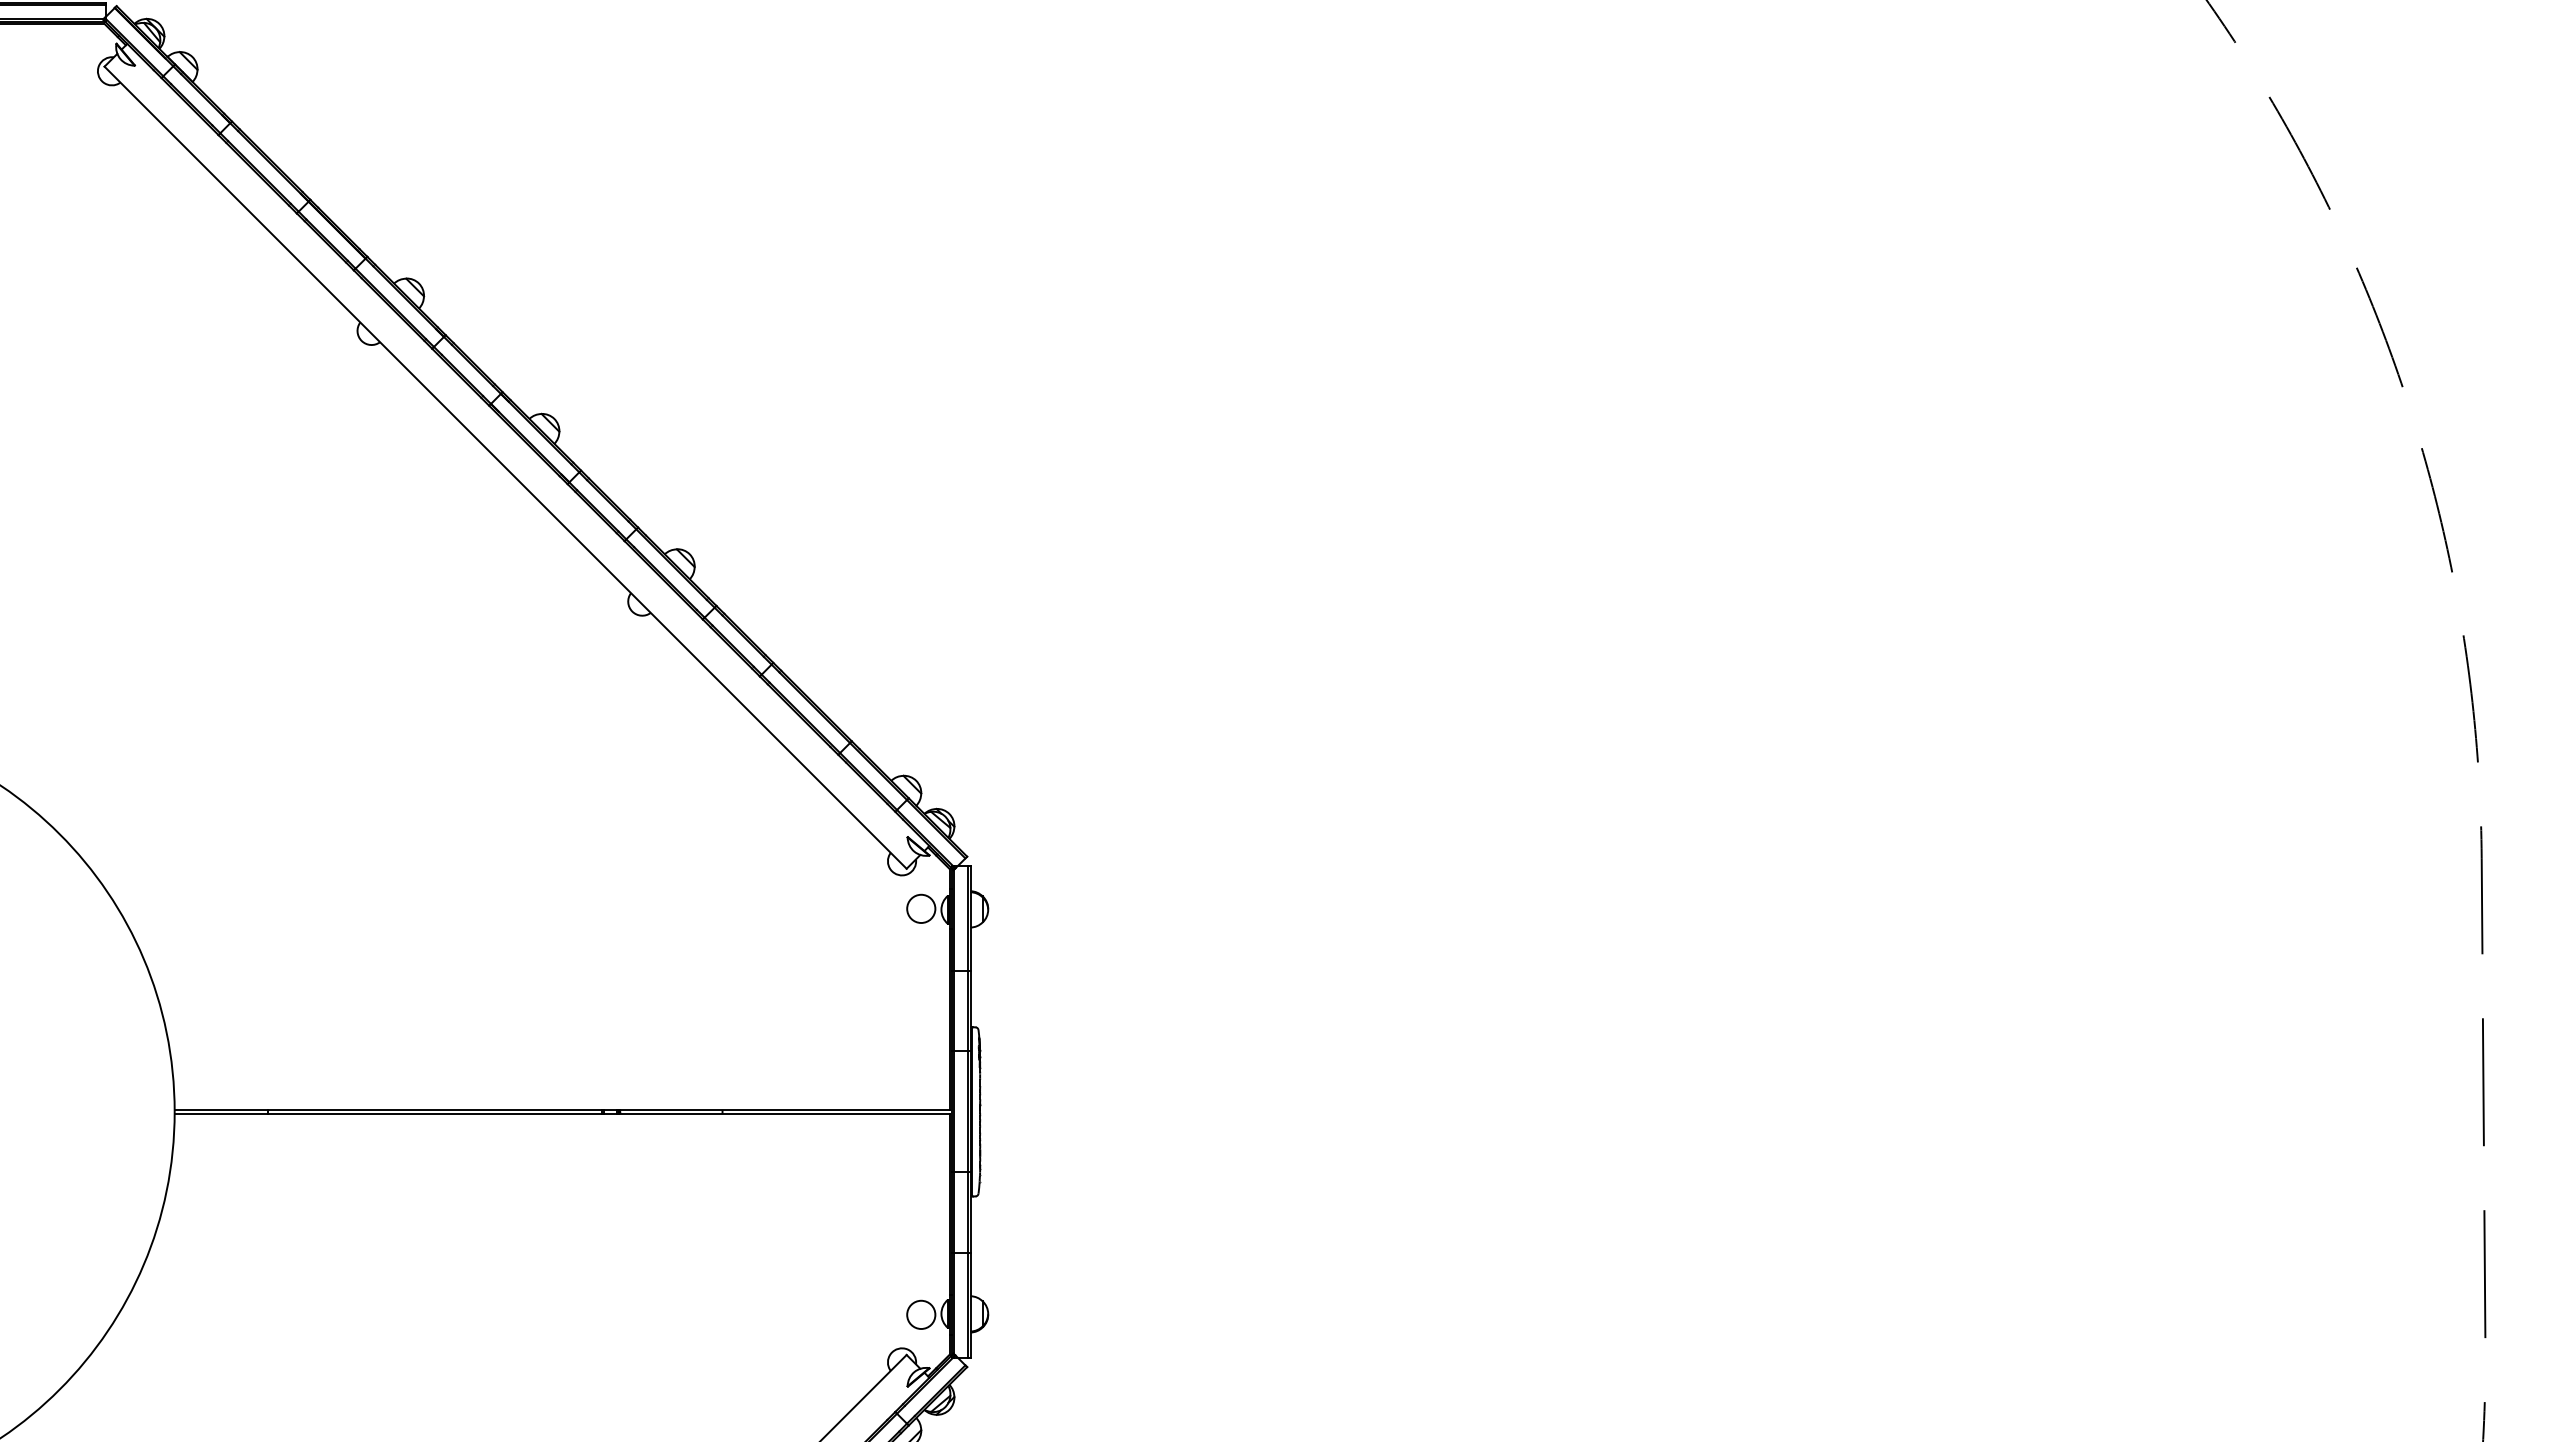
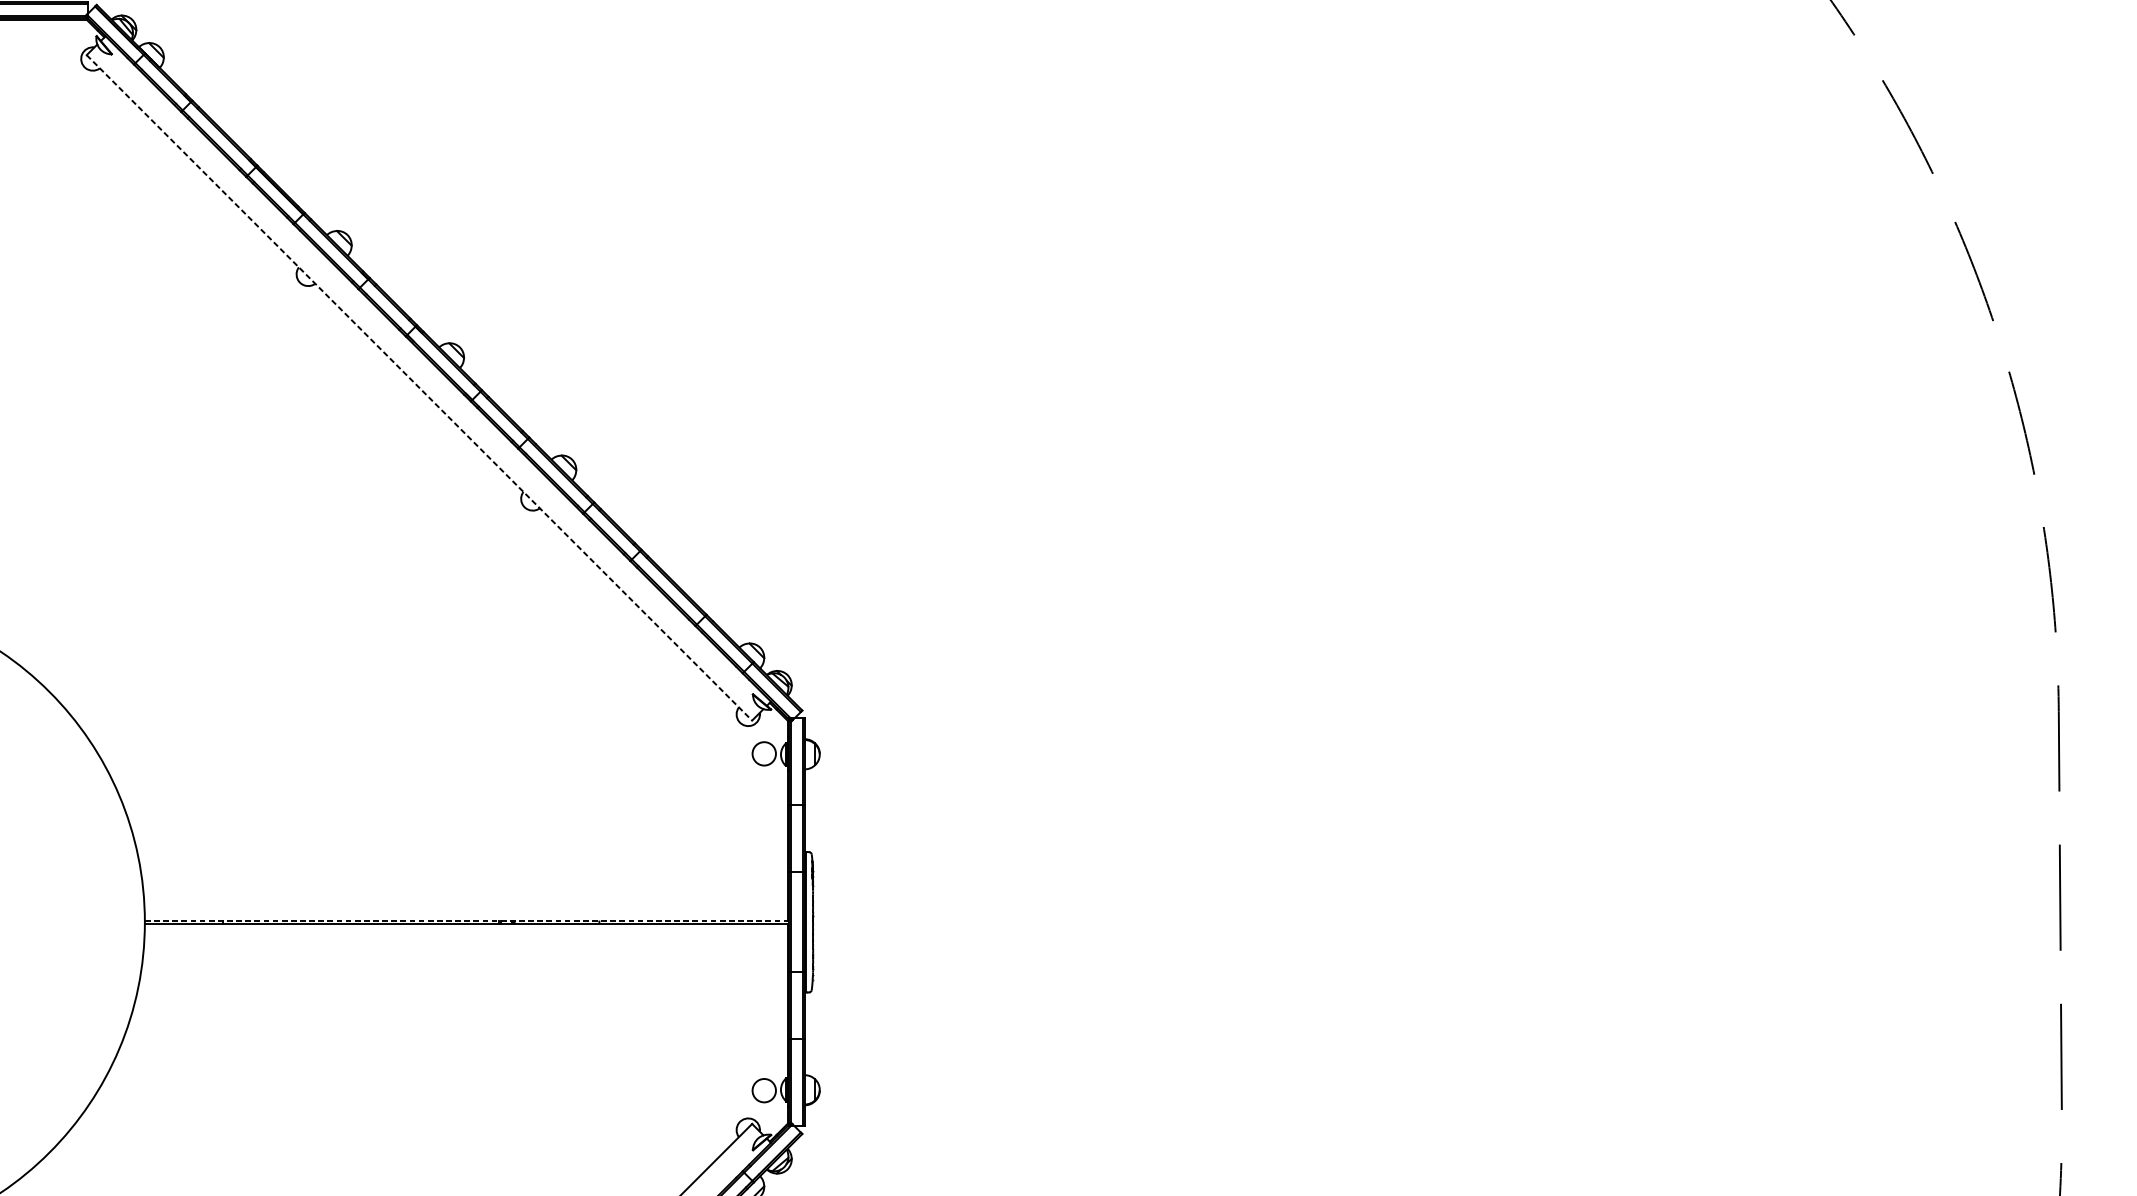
line: (505, 468) -> (419, 388), solid -> dashed
line: (562, 1109) -> (466, 920), solid -> dashed

